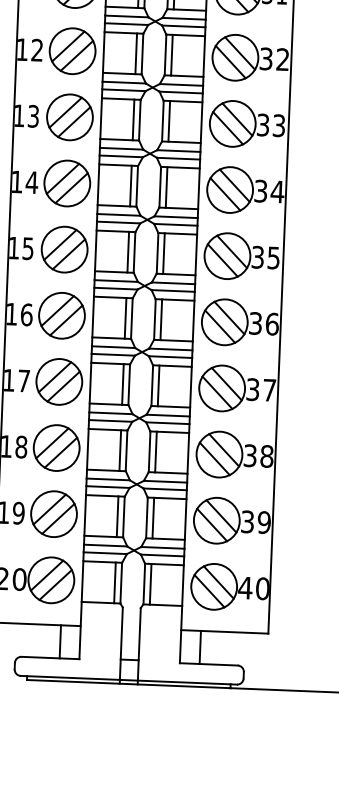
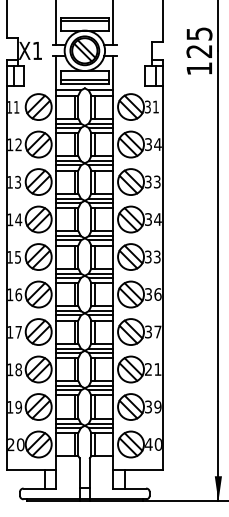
text: (282, 59) -> (157, 144), 32 -> 34
text: (274, 257) -> (157, 256), 35 -> 33
text: (259, 456) -> (153, 369), 38 -> 21

